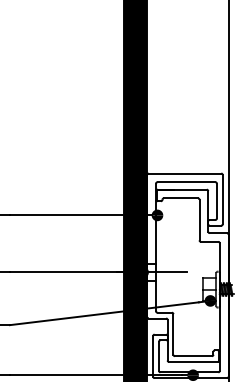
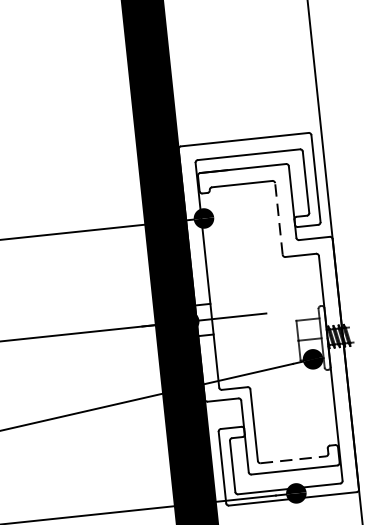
line: (199, 219) -> (278, 217), solid -> dashed
line: (193, 356) -> (293, 460), solid -> dashed

